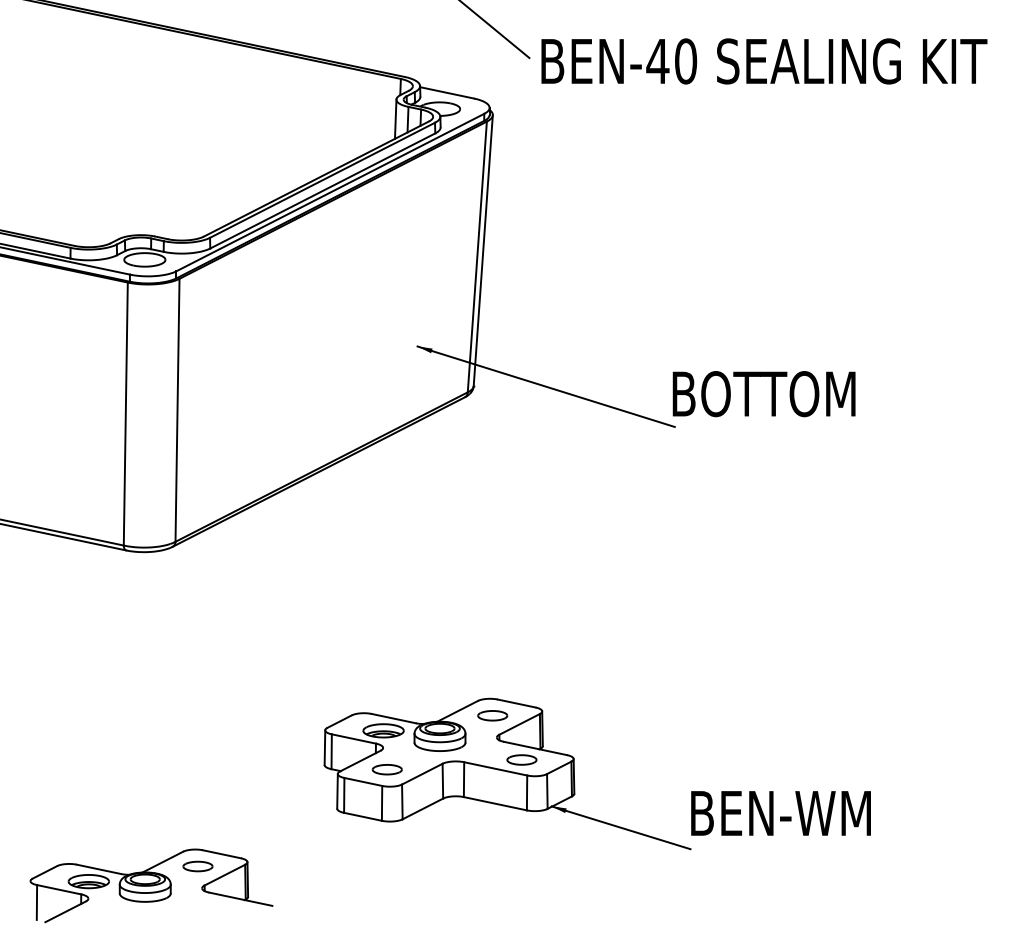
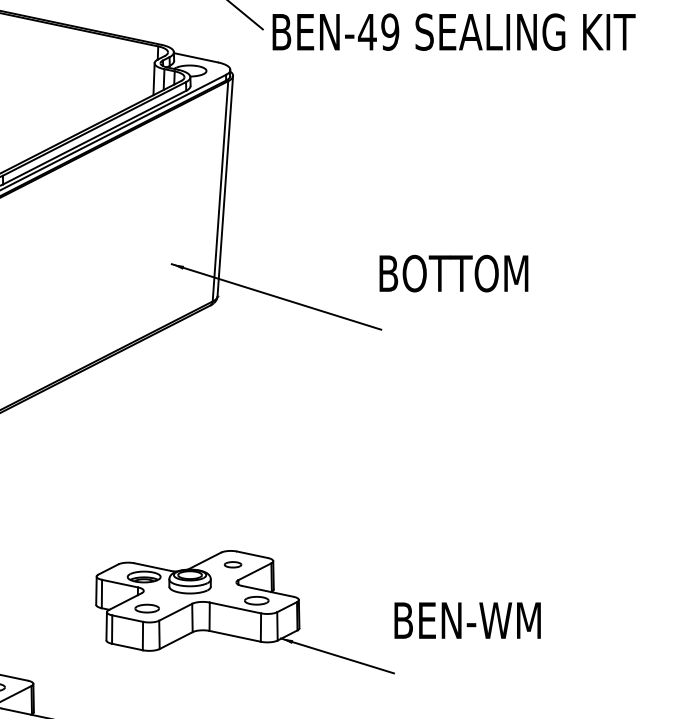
text: (685, 61) -> (389, 32), BEN-40 -> BEN-49
text: (763, 394) -> (453, 273), moved
part: (492, 715) -> (232, 564), size x0.7
text: (780, 813) -> (467, 620), moved

